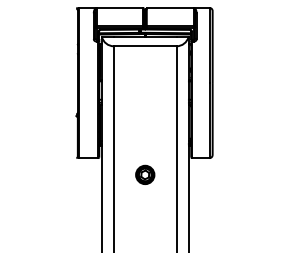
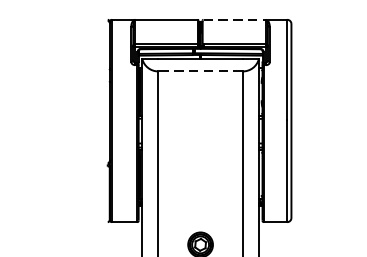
line: (171, 7) -> (235, 19), solid -> dashed
line: (144, 46) -> (199, 71), solid -> dashed

